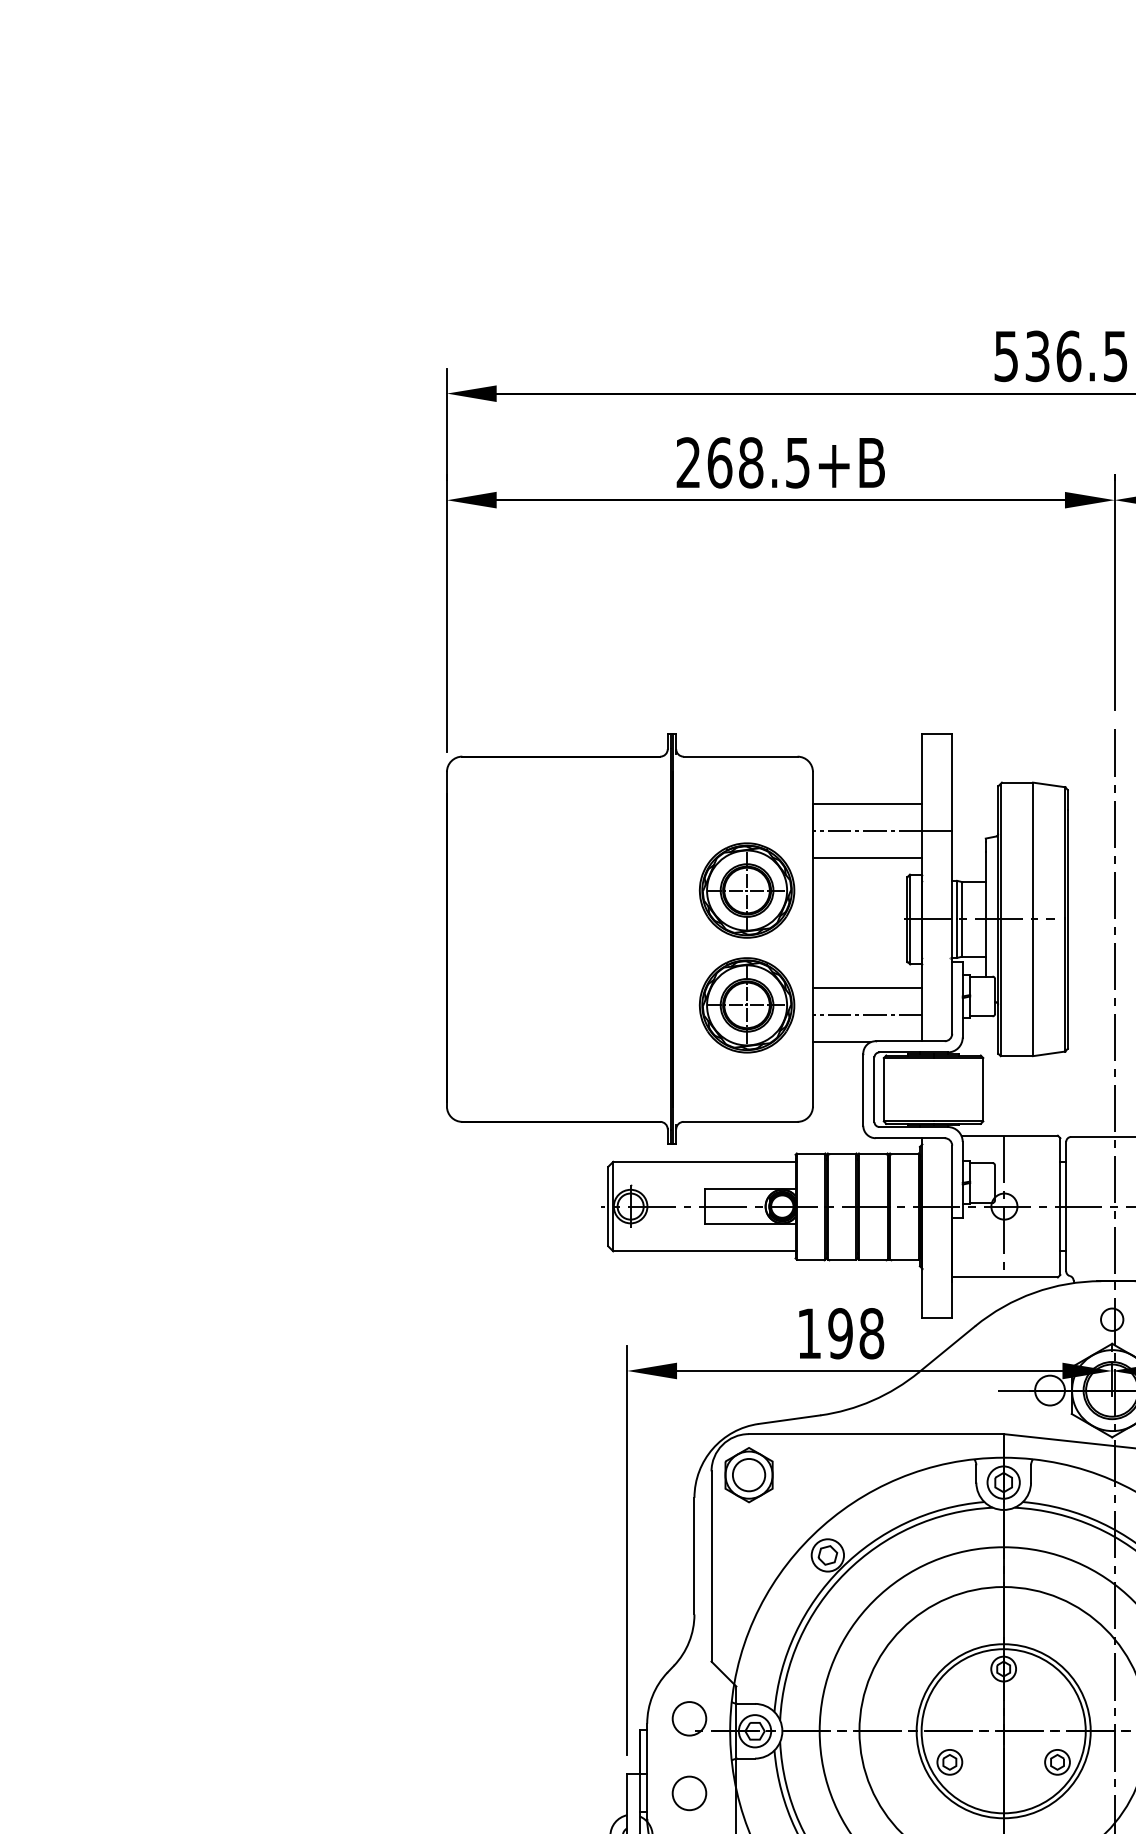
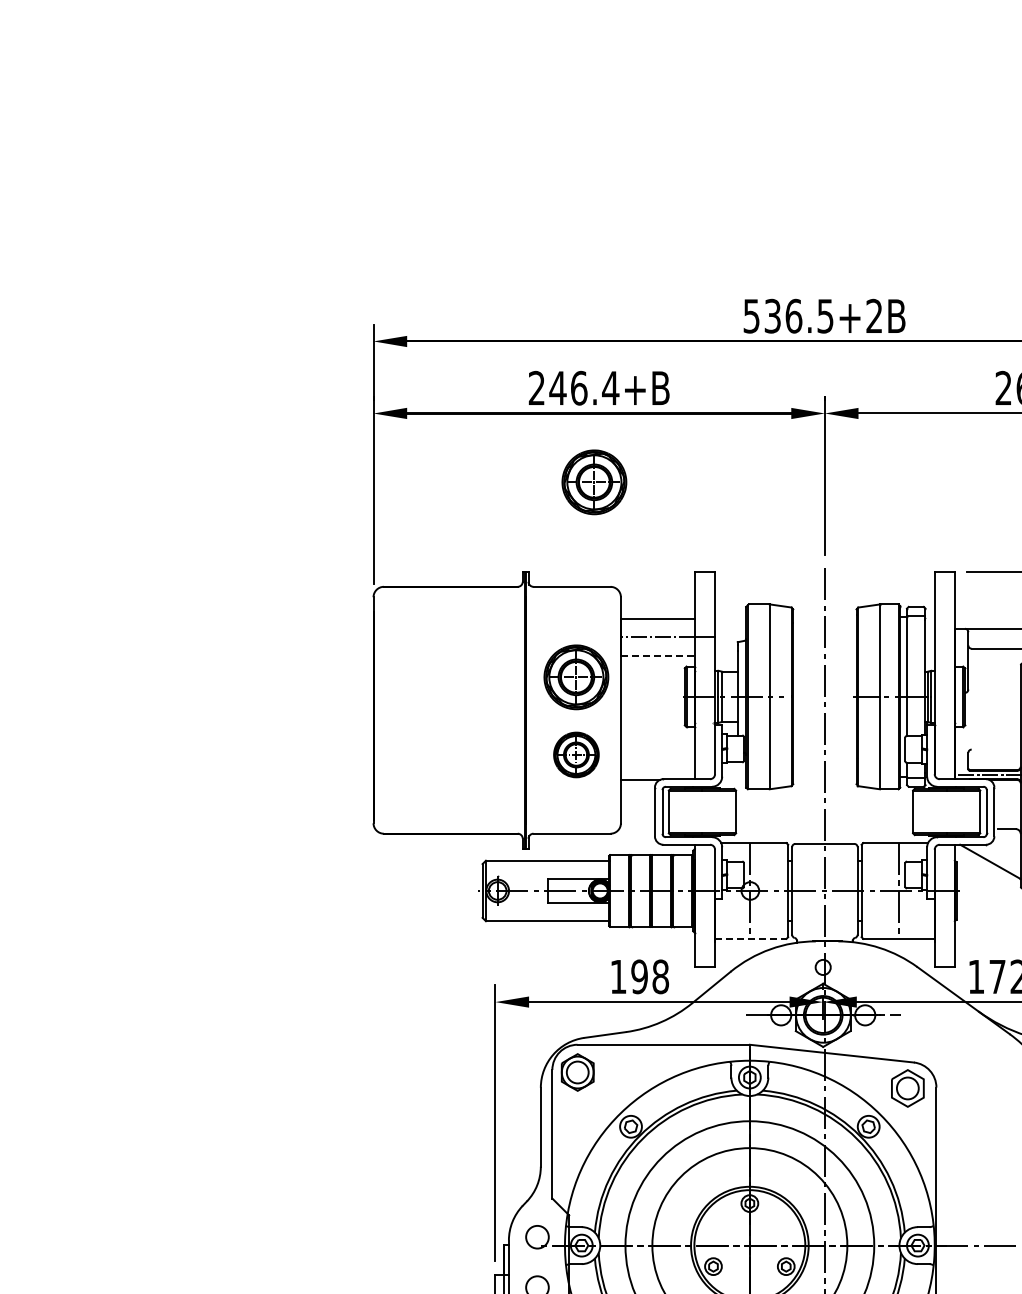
text: (759, 461) -> (584, 387), 268.5+B -> 246.4+B
part: (773, 602) -> (594, 482), added
line: (867, 858) -> (657, 655), solid -> dashed
line: (867, 988) -> (657, 743), removed
part: (747, 1004) -> (576, 754), size x0.7
line: (867, 1015) -> (657, 761), removed
line: (1004, 1276) -> (750, 938), solid -> dashed

